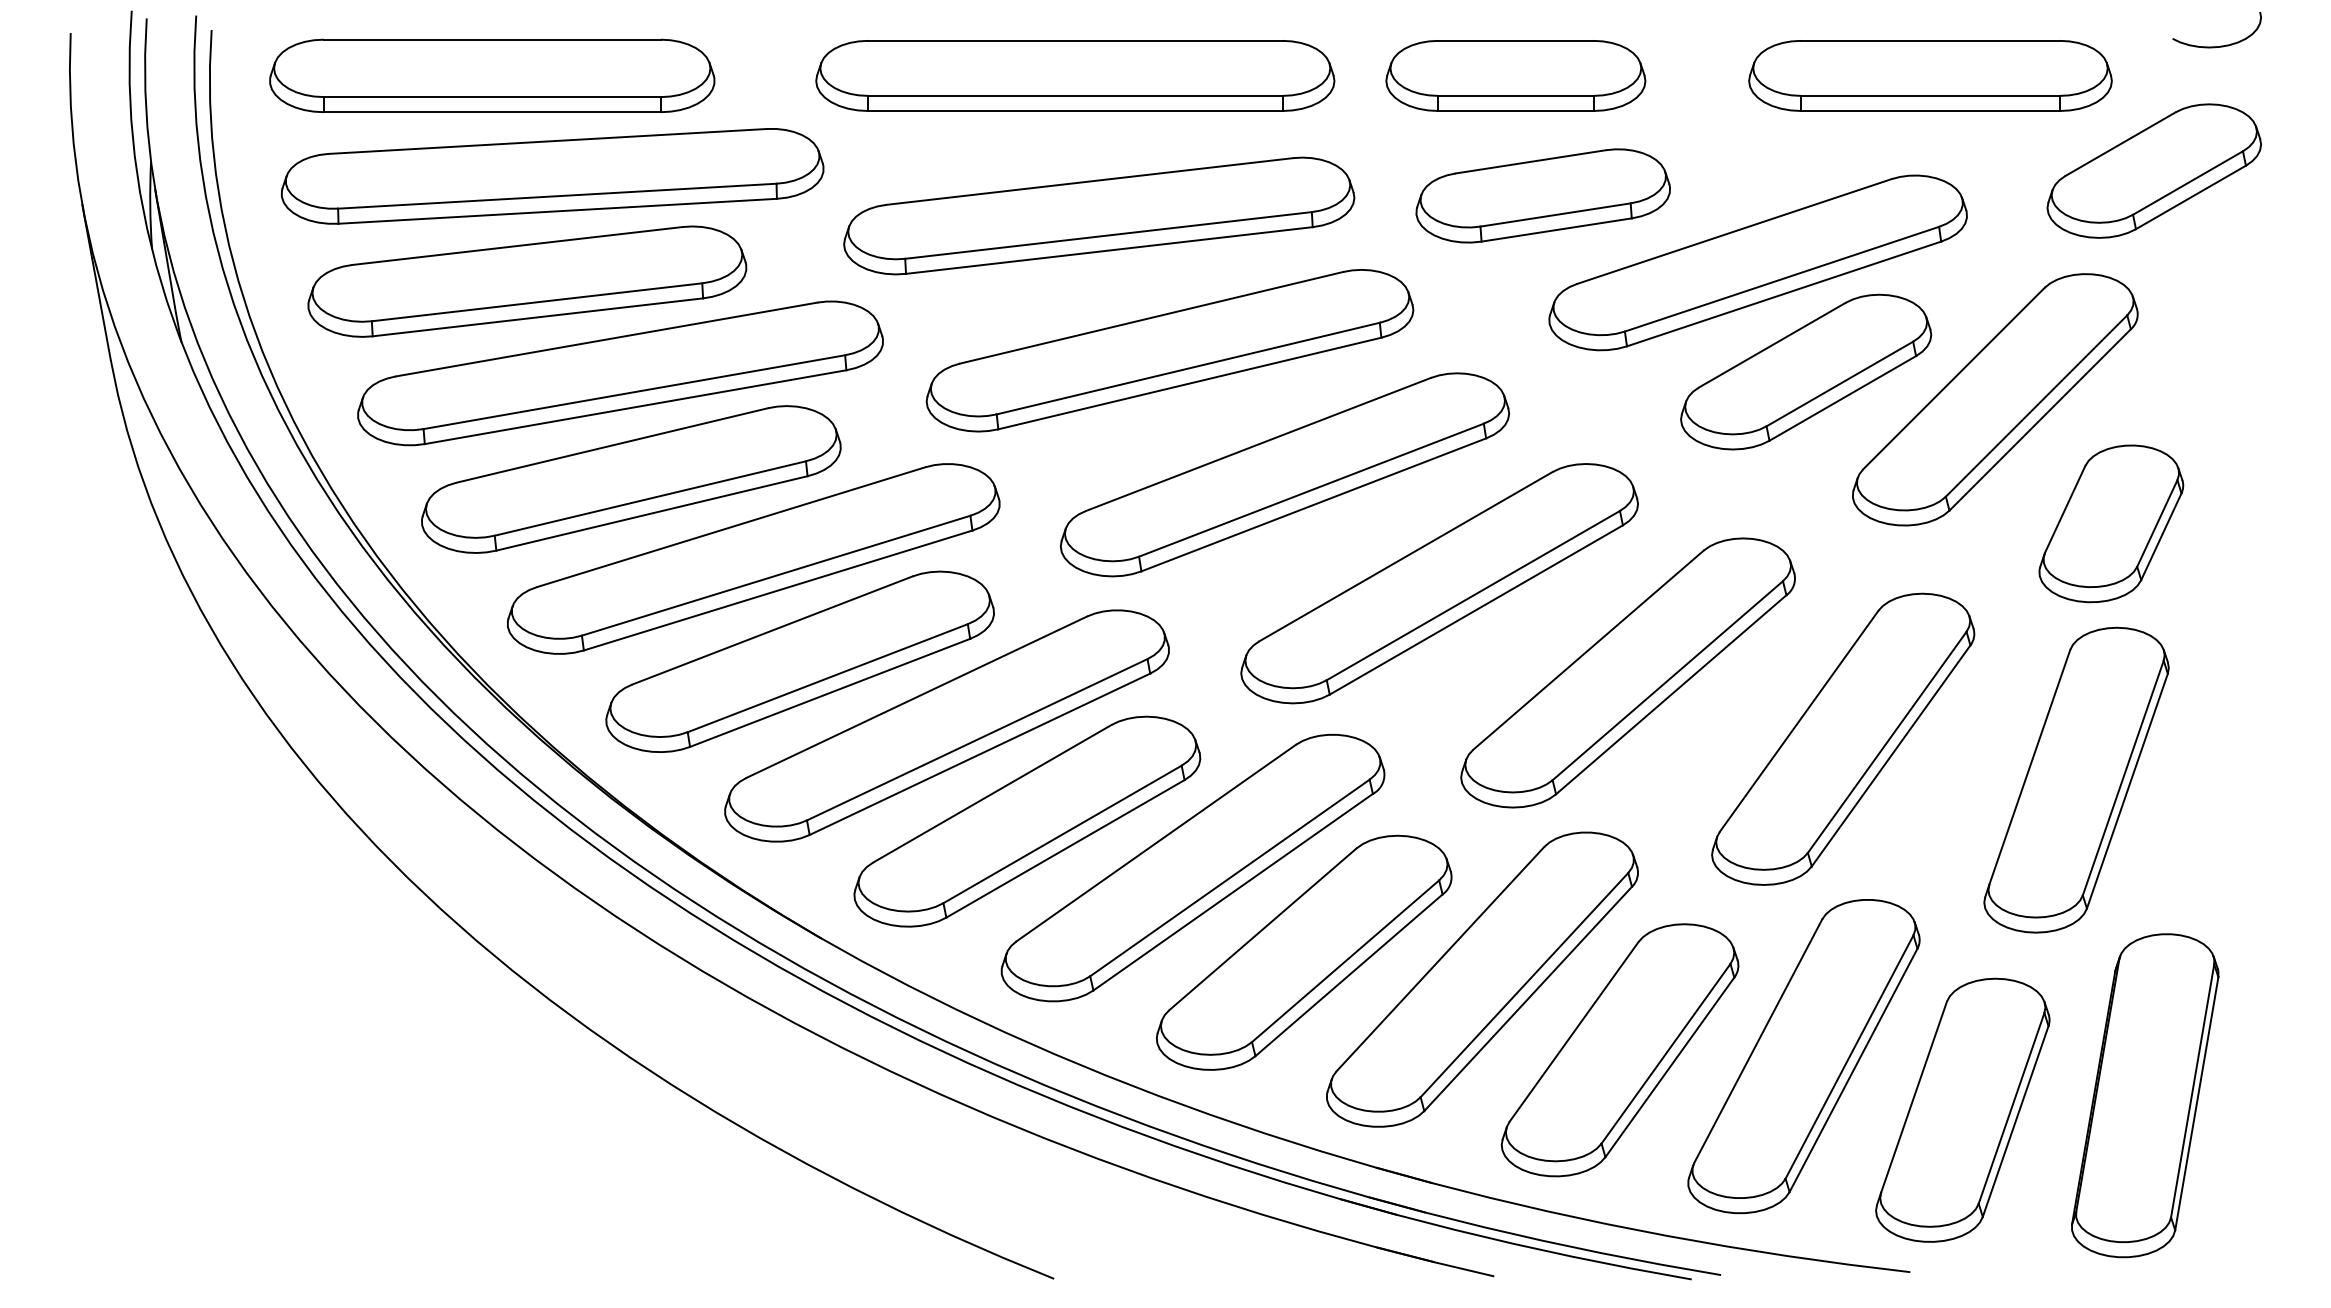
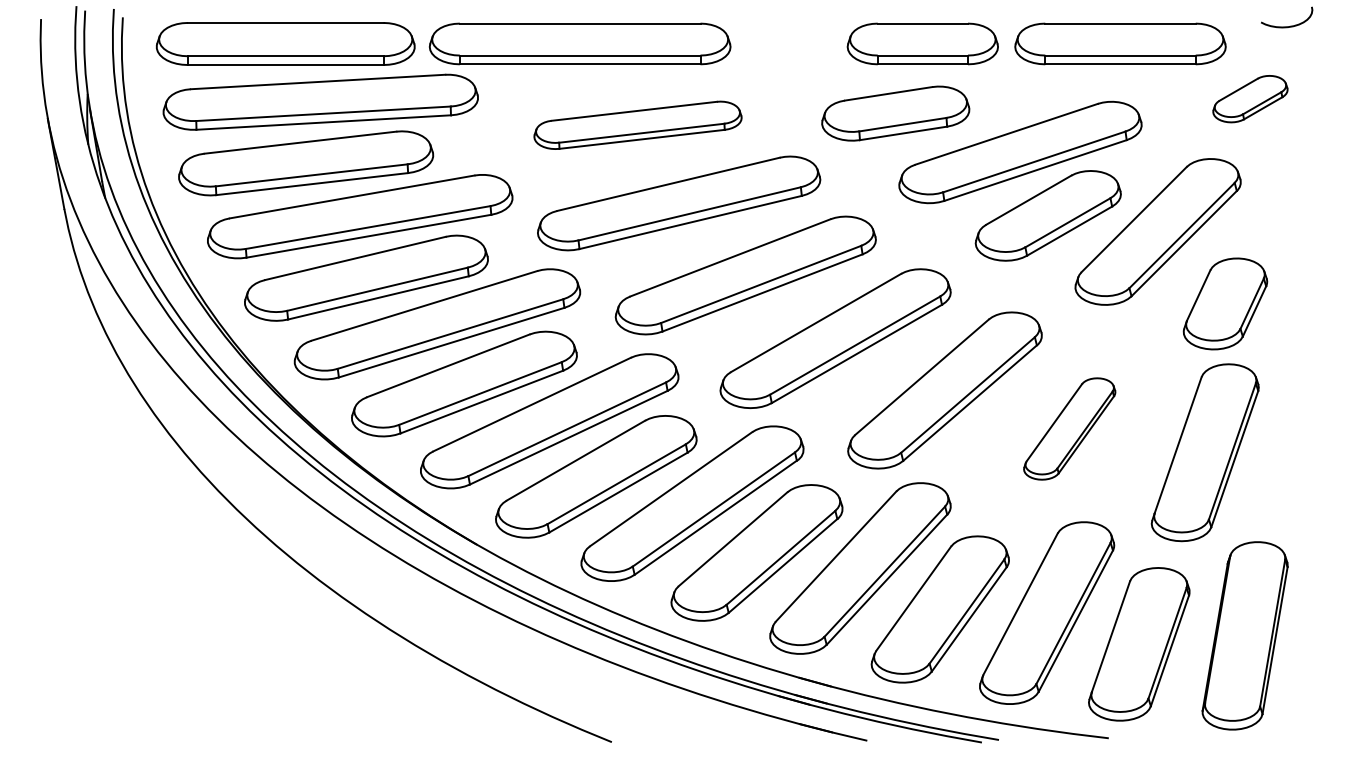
part: (1074, 75) -> (579, 43), moved
part: (1515, 75) -> (922, 43), moved
part: (2154, 169) -> (1250, 98), size x0.6
part: (1098, 216) -> (637, 125), size x0.7
part: (1842, 738) -> (1069, 428), size x0.6

